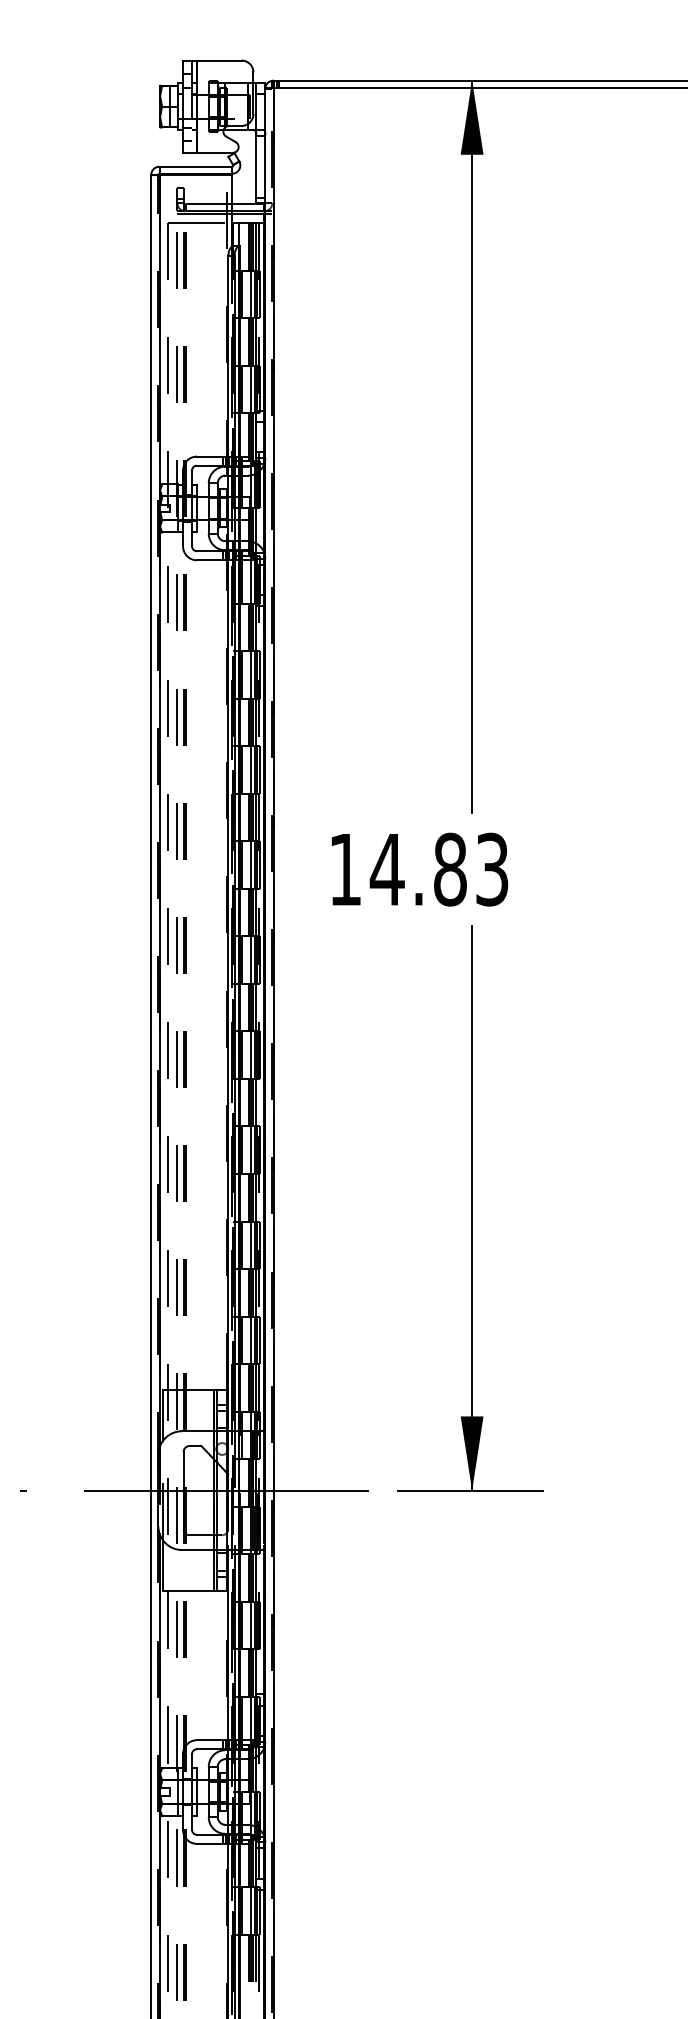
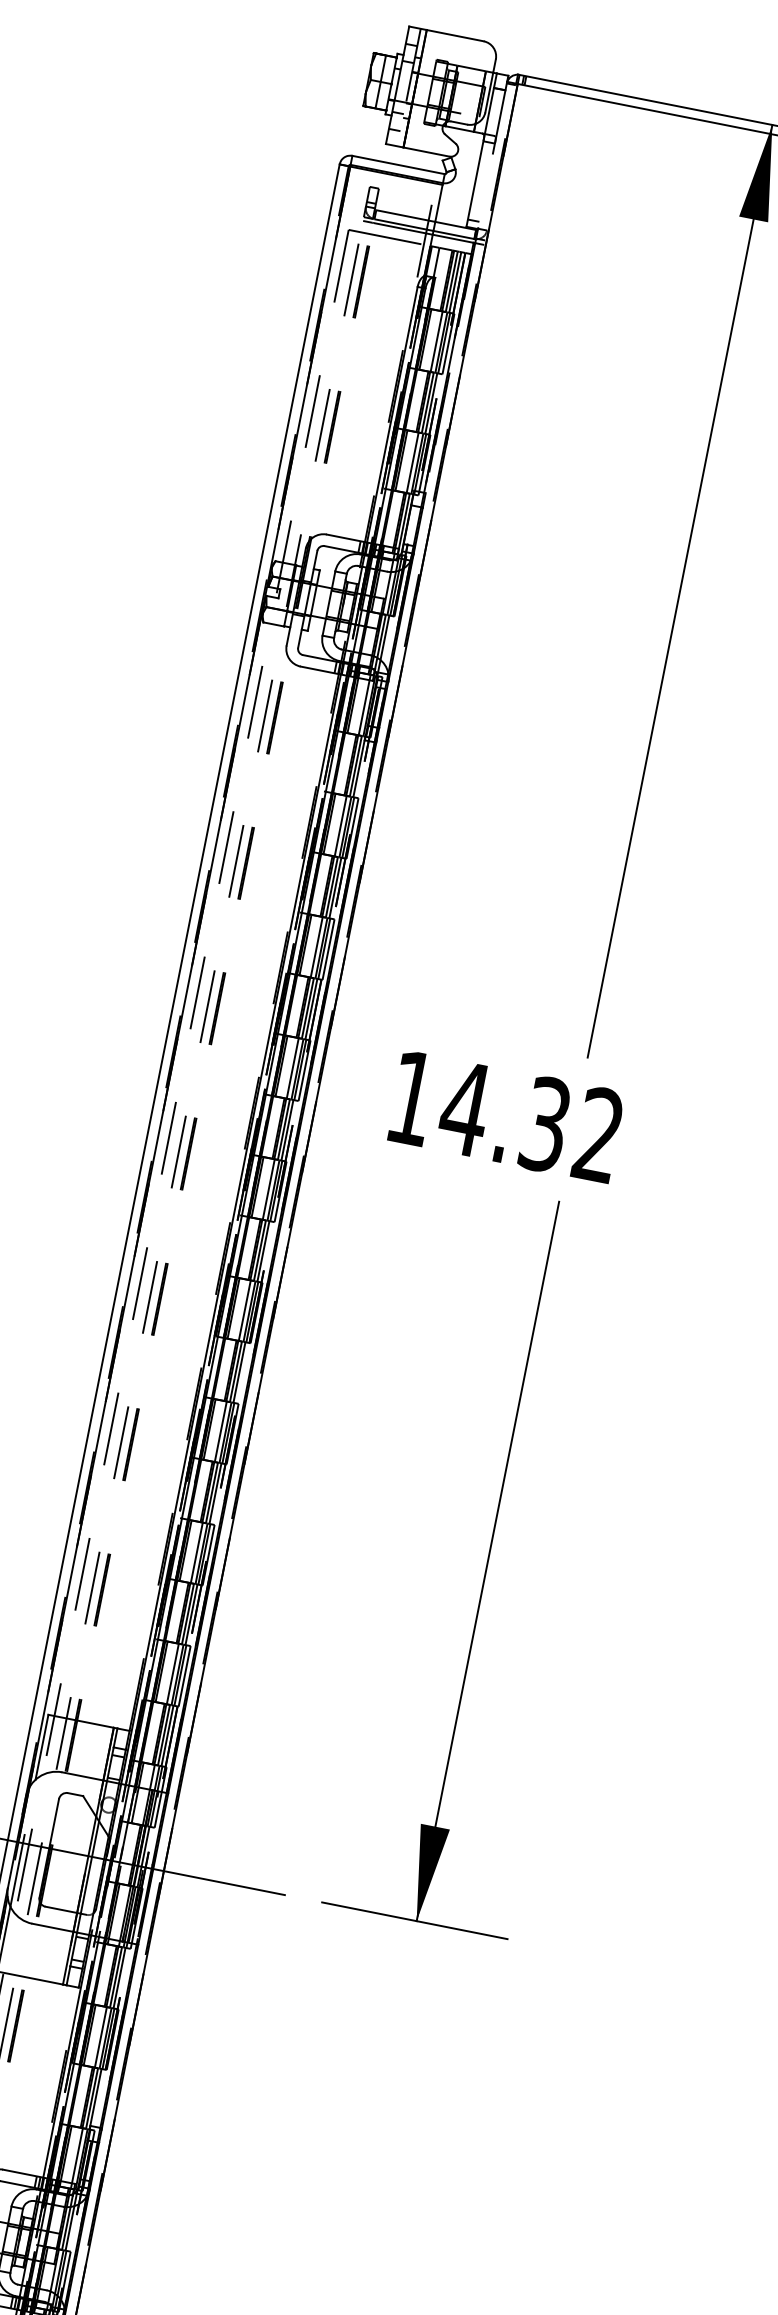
line: (265, 250) -> (466, 289), solid -> dashed
text: (471, 869) -> (572, 1129), 14.83 -> 14.32

